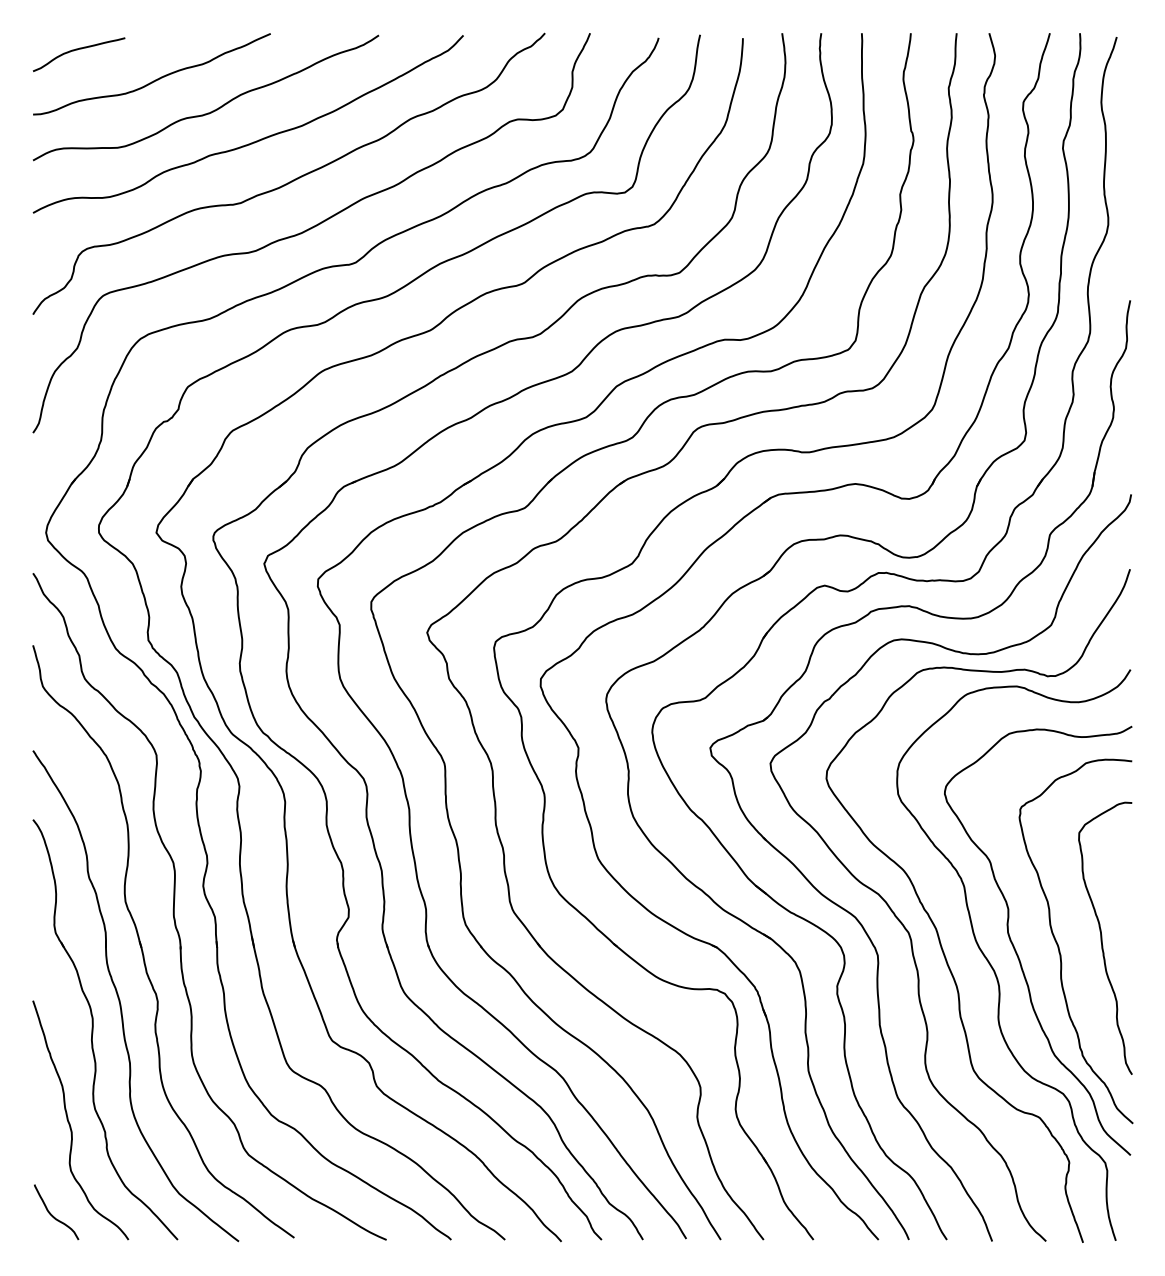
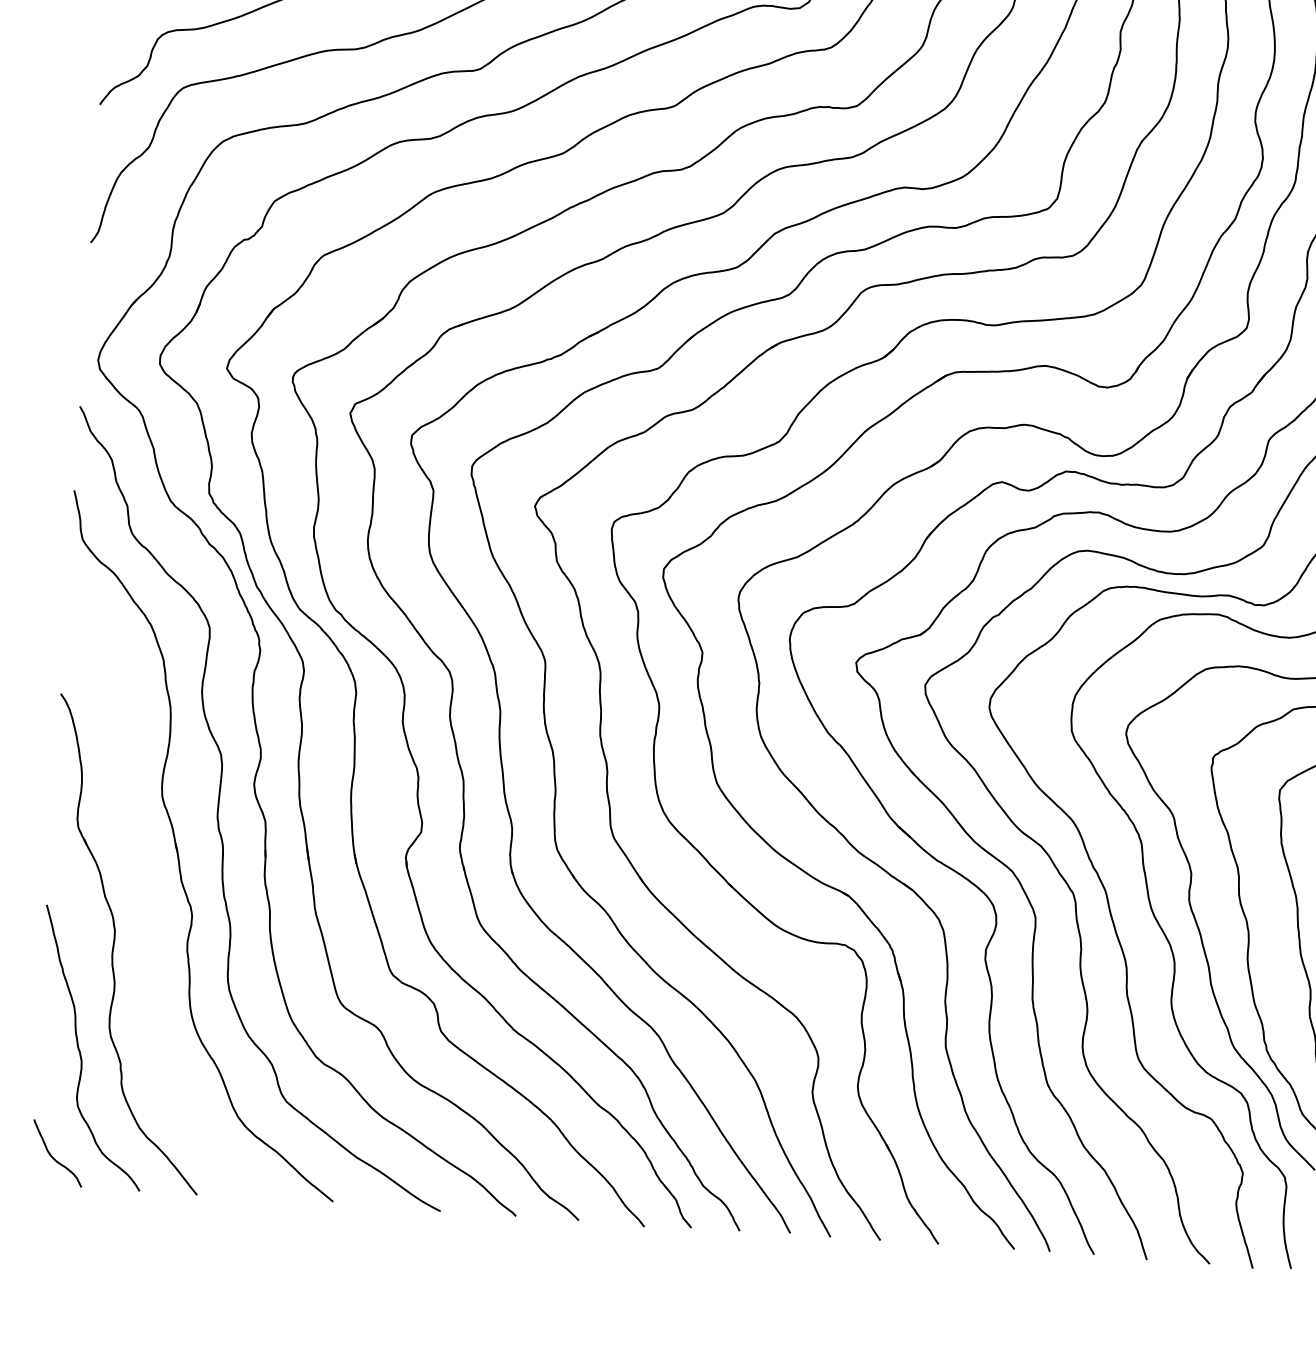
part: (120, 999) -> (148, 910), removed

